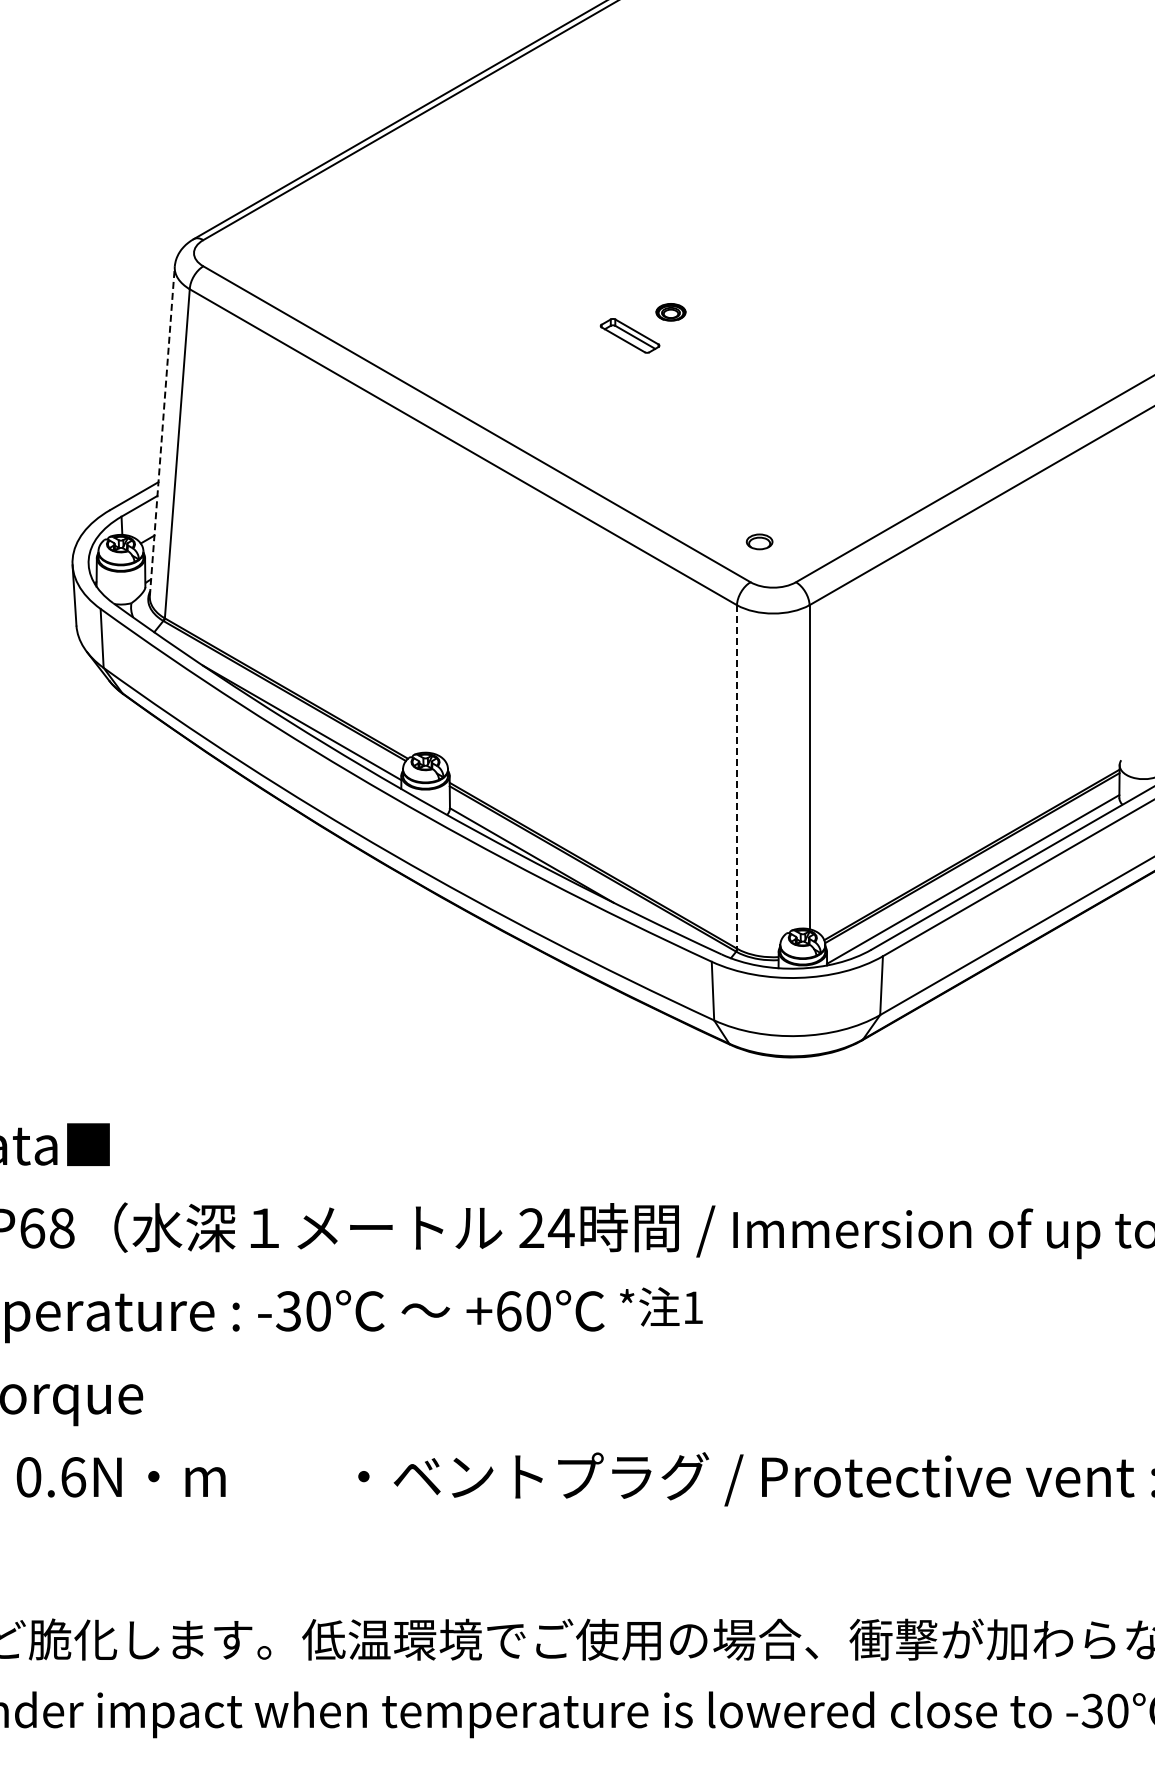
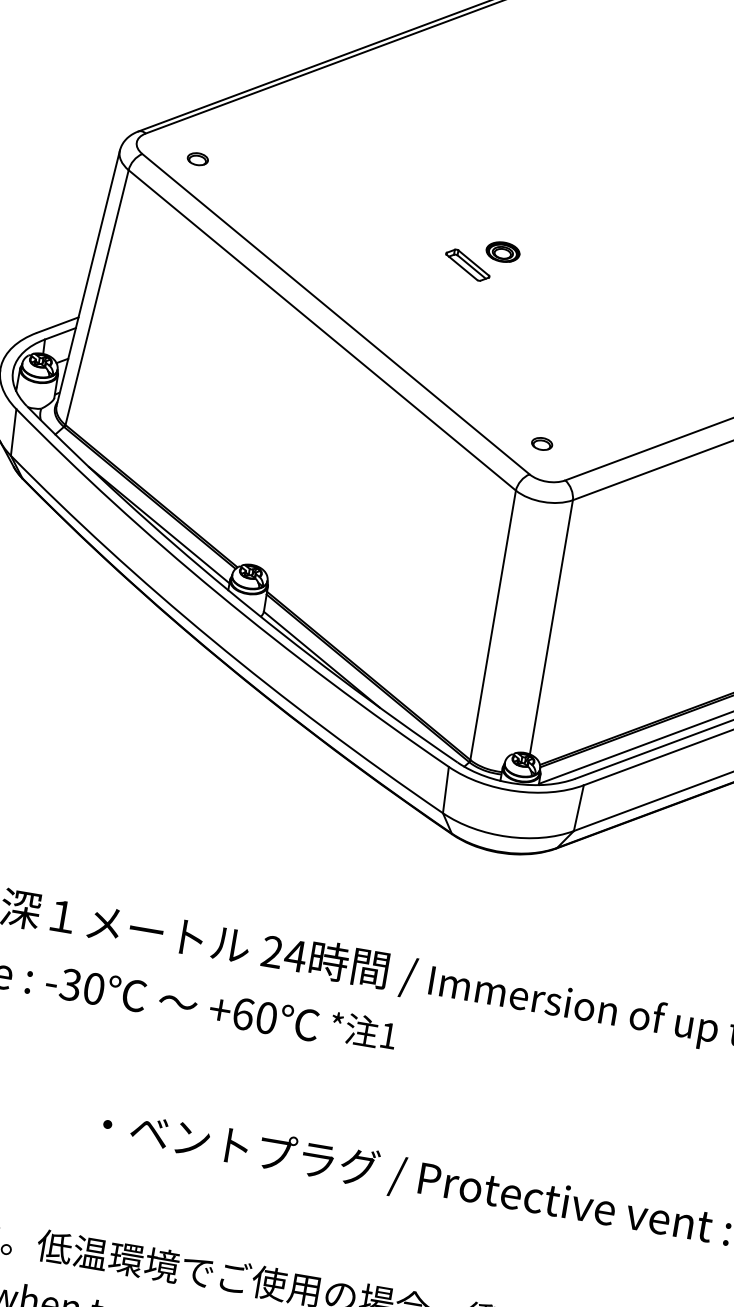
part: (272, 260) -> (197, 158), added
part: (670, 312) -> (502, 252), size x1.43
line: (162, 430) -> (88, 277), dashed -> solid
line: (736, 776) -> (492, 624), dashed -> solid

